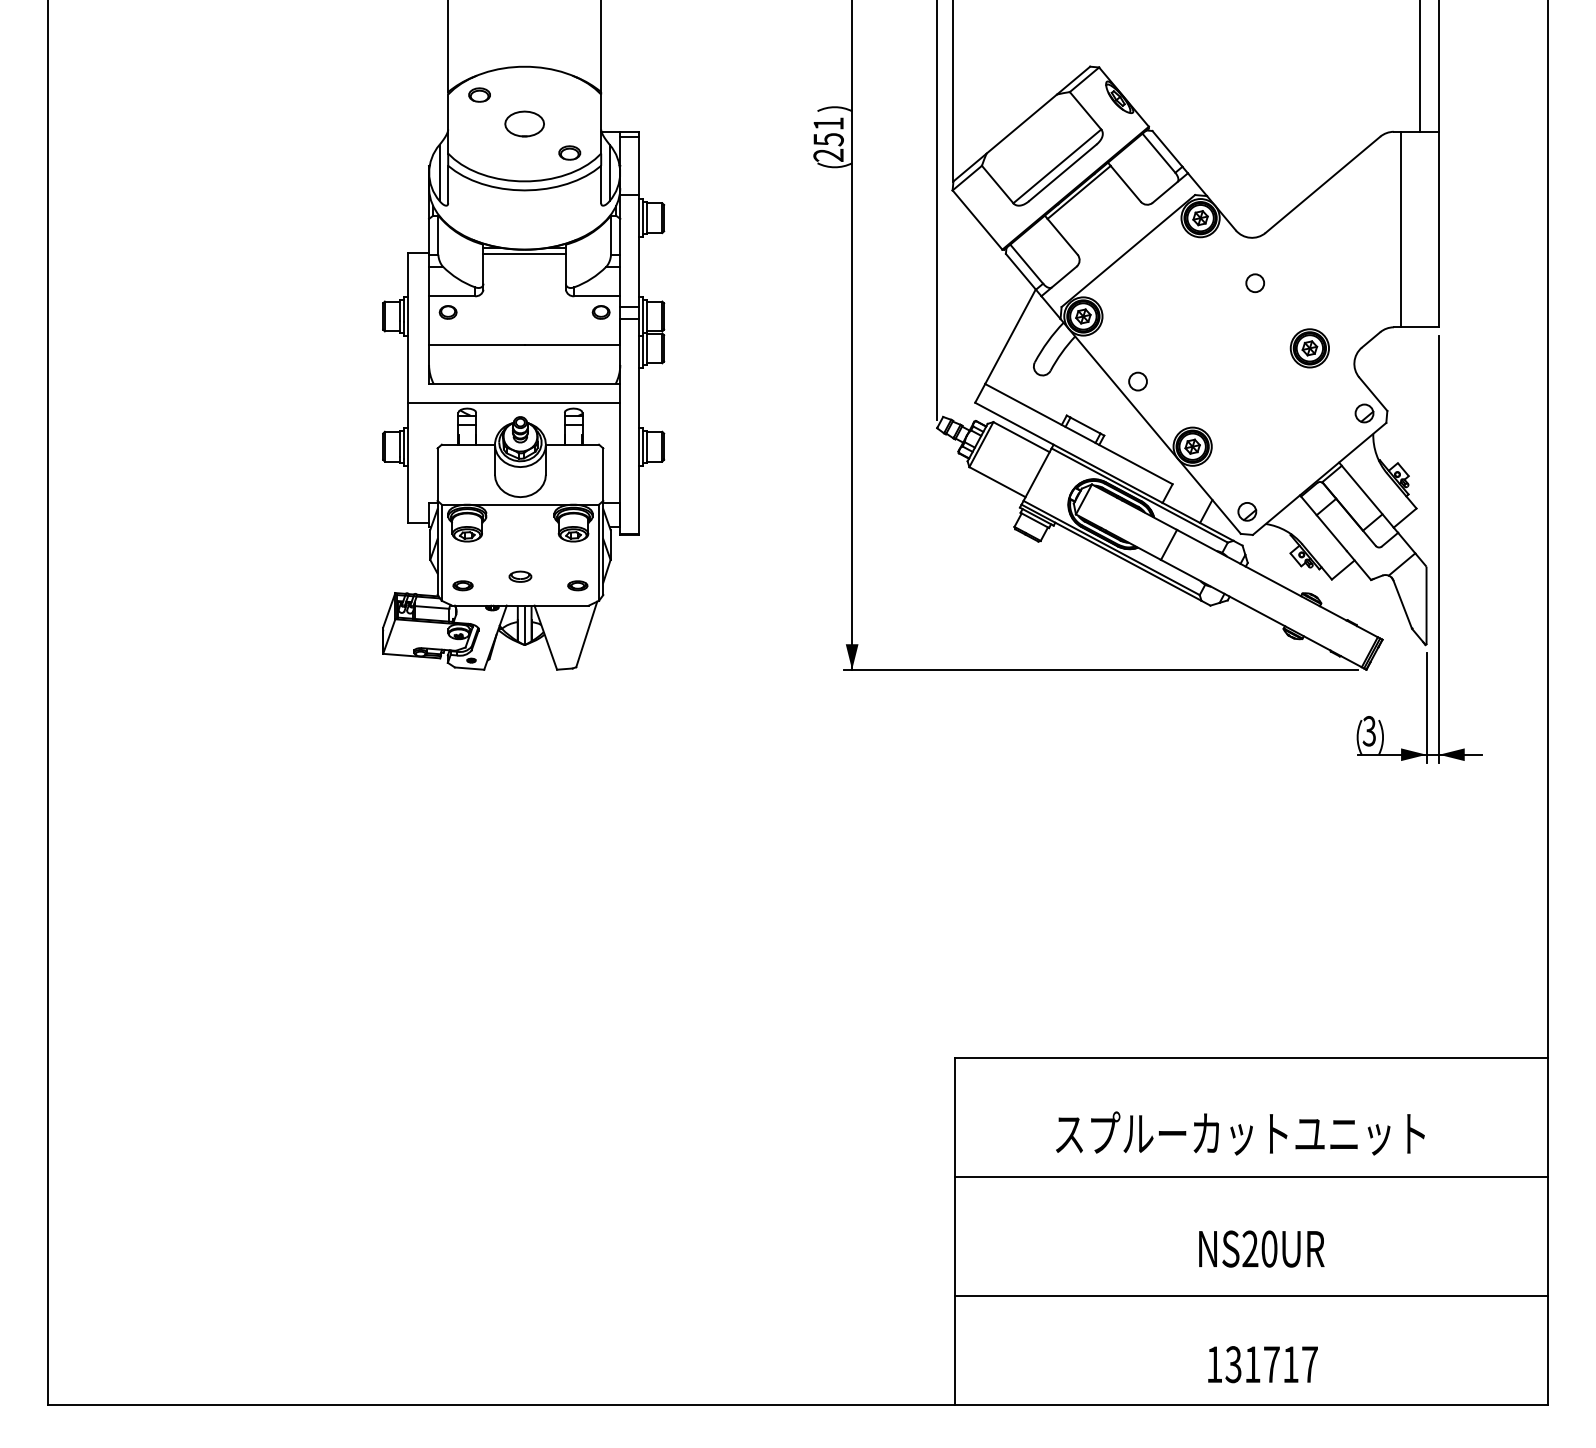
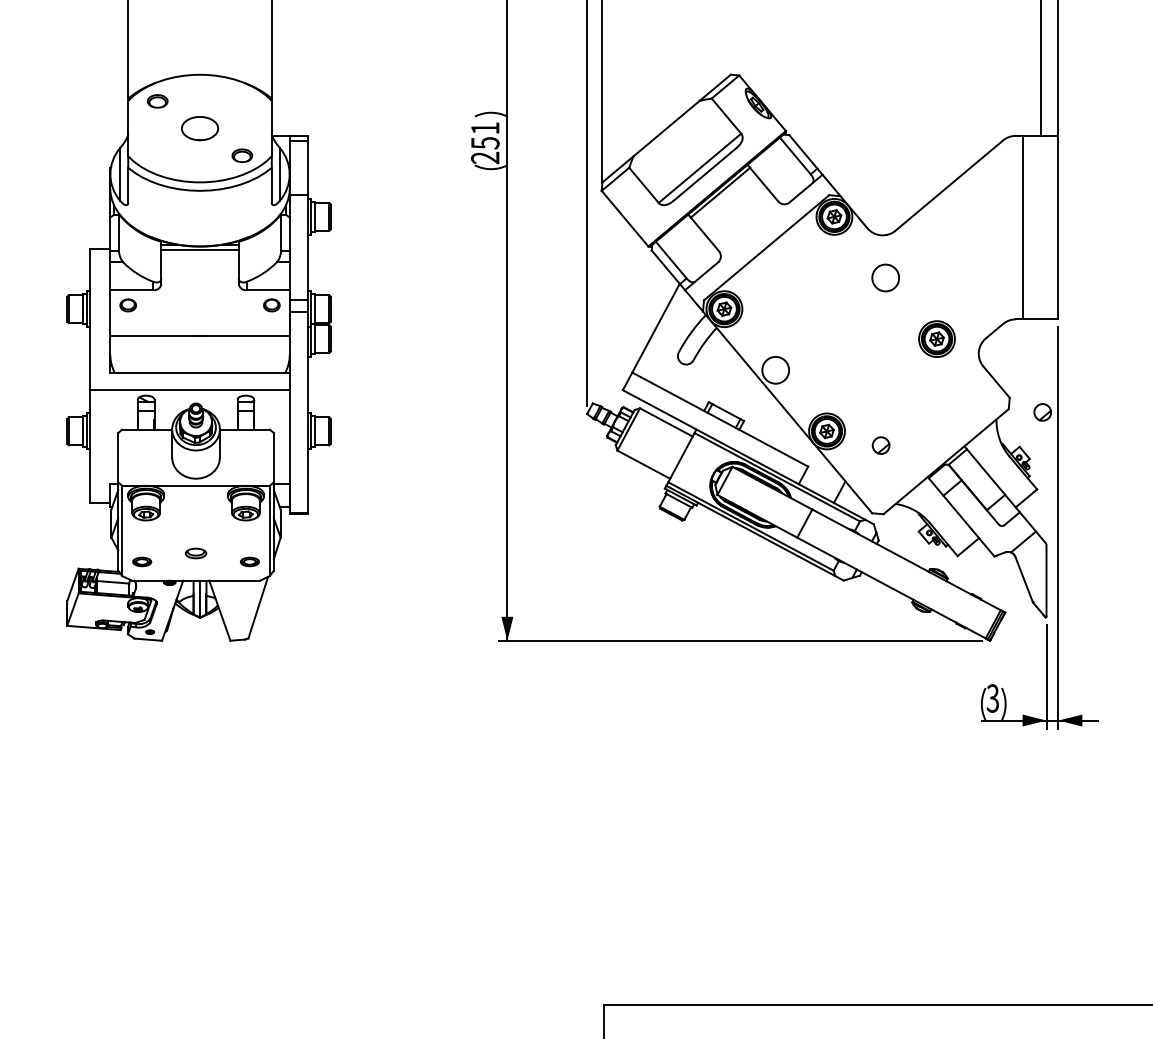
circle: (1255, 283) -> (885, 278), size x1.6
circle: (1137, 381) -> (775, 370), size x1.6
part: (1364, 413) -> (1042, 412), moved
part: (1247, 511) -> (881, 445), moved

